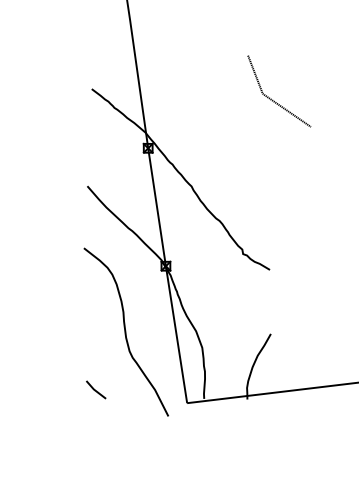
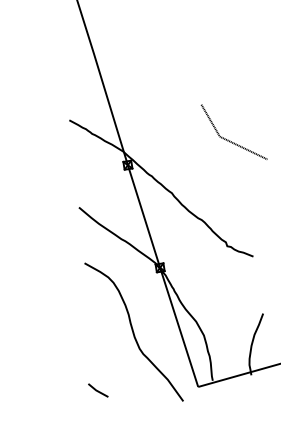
line: (274, 100) -> (231, 140), moved
line: (95, 389) -> (97, 390), moved

